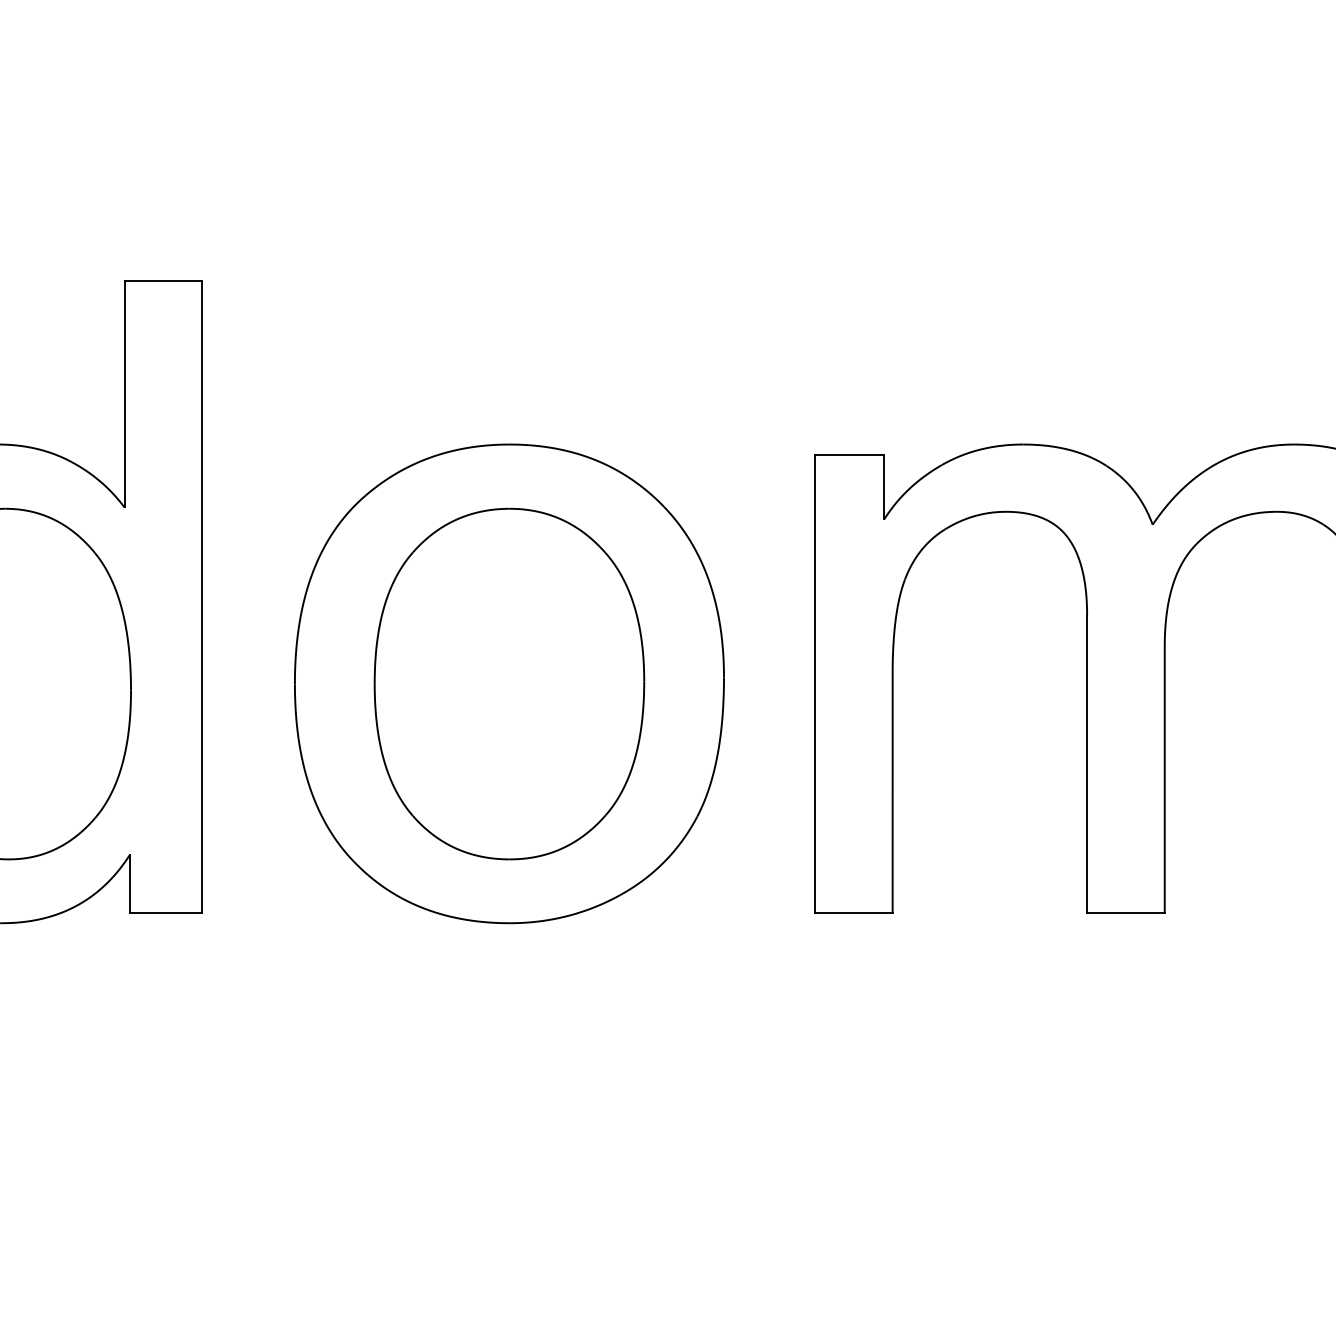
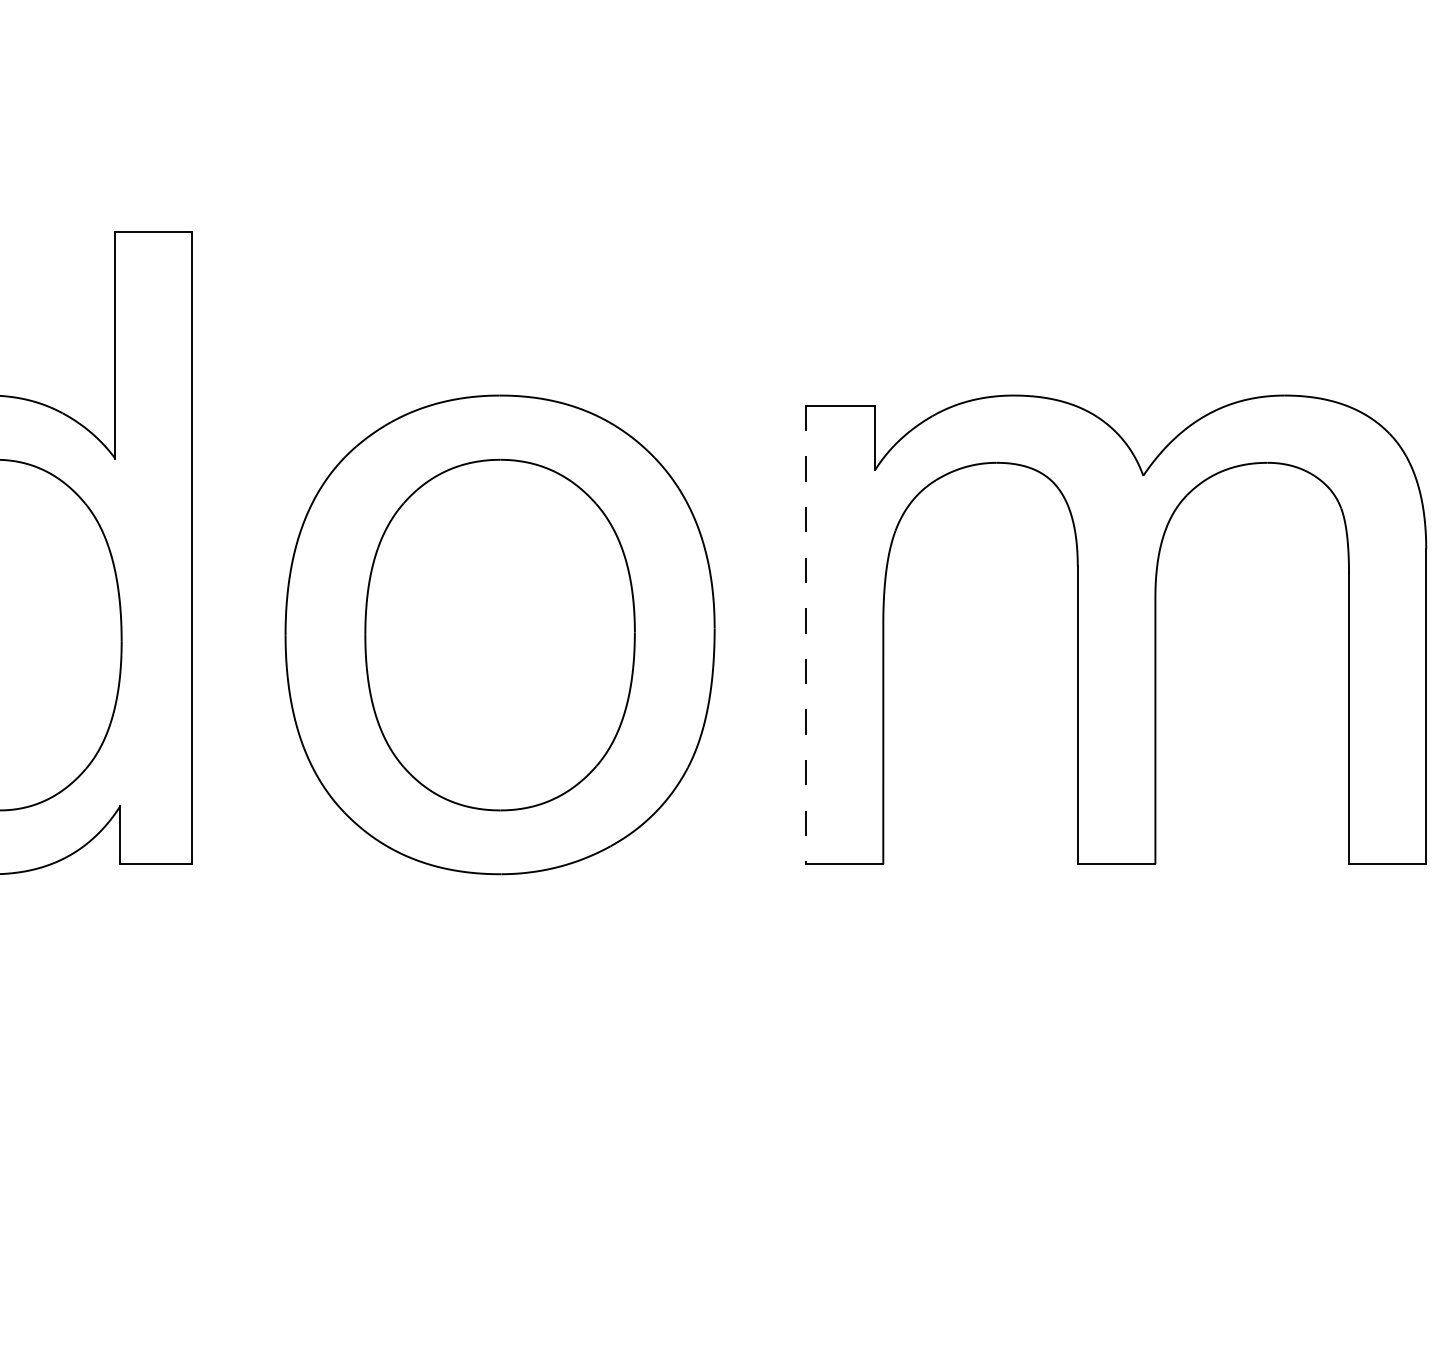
line: (814, 683) -> (805, 634), solid -> dashed

